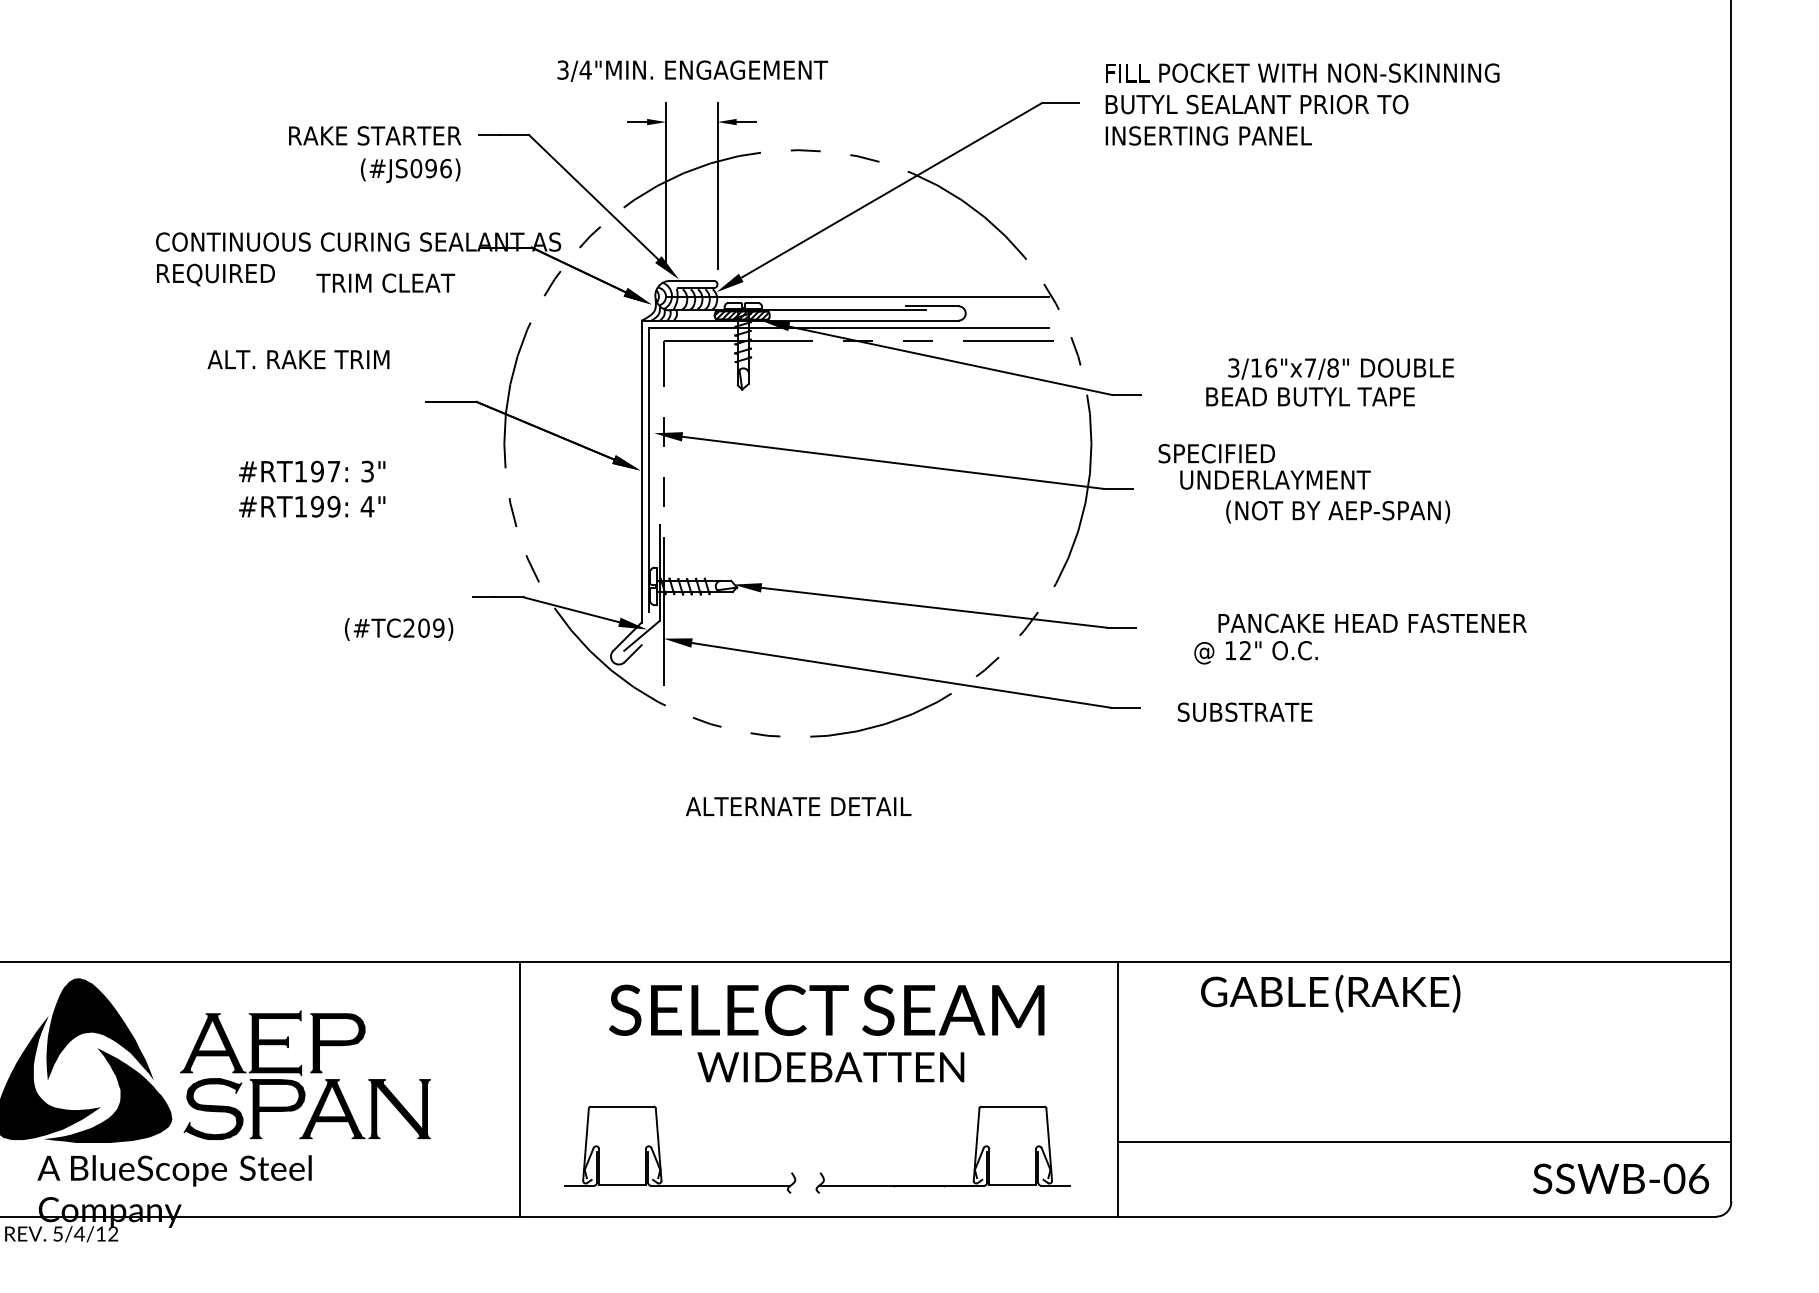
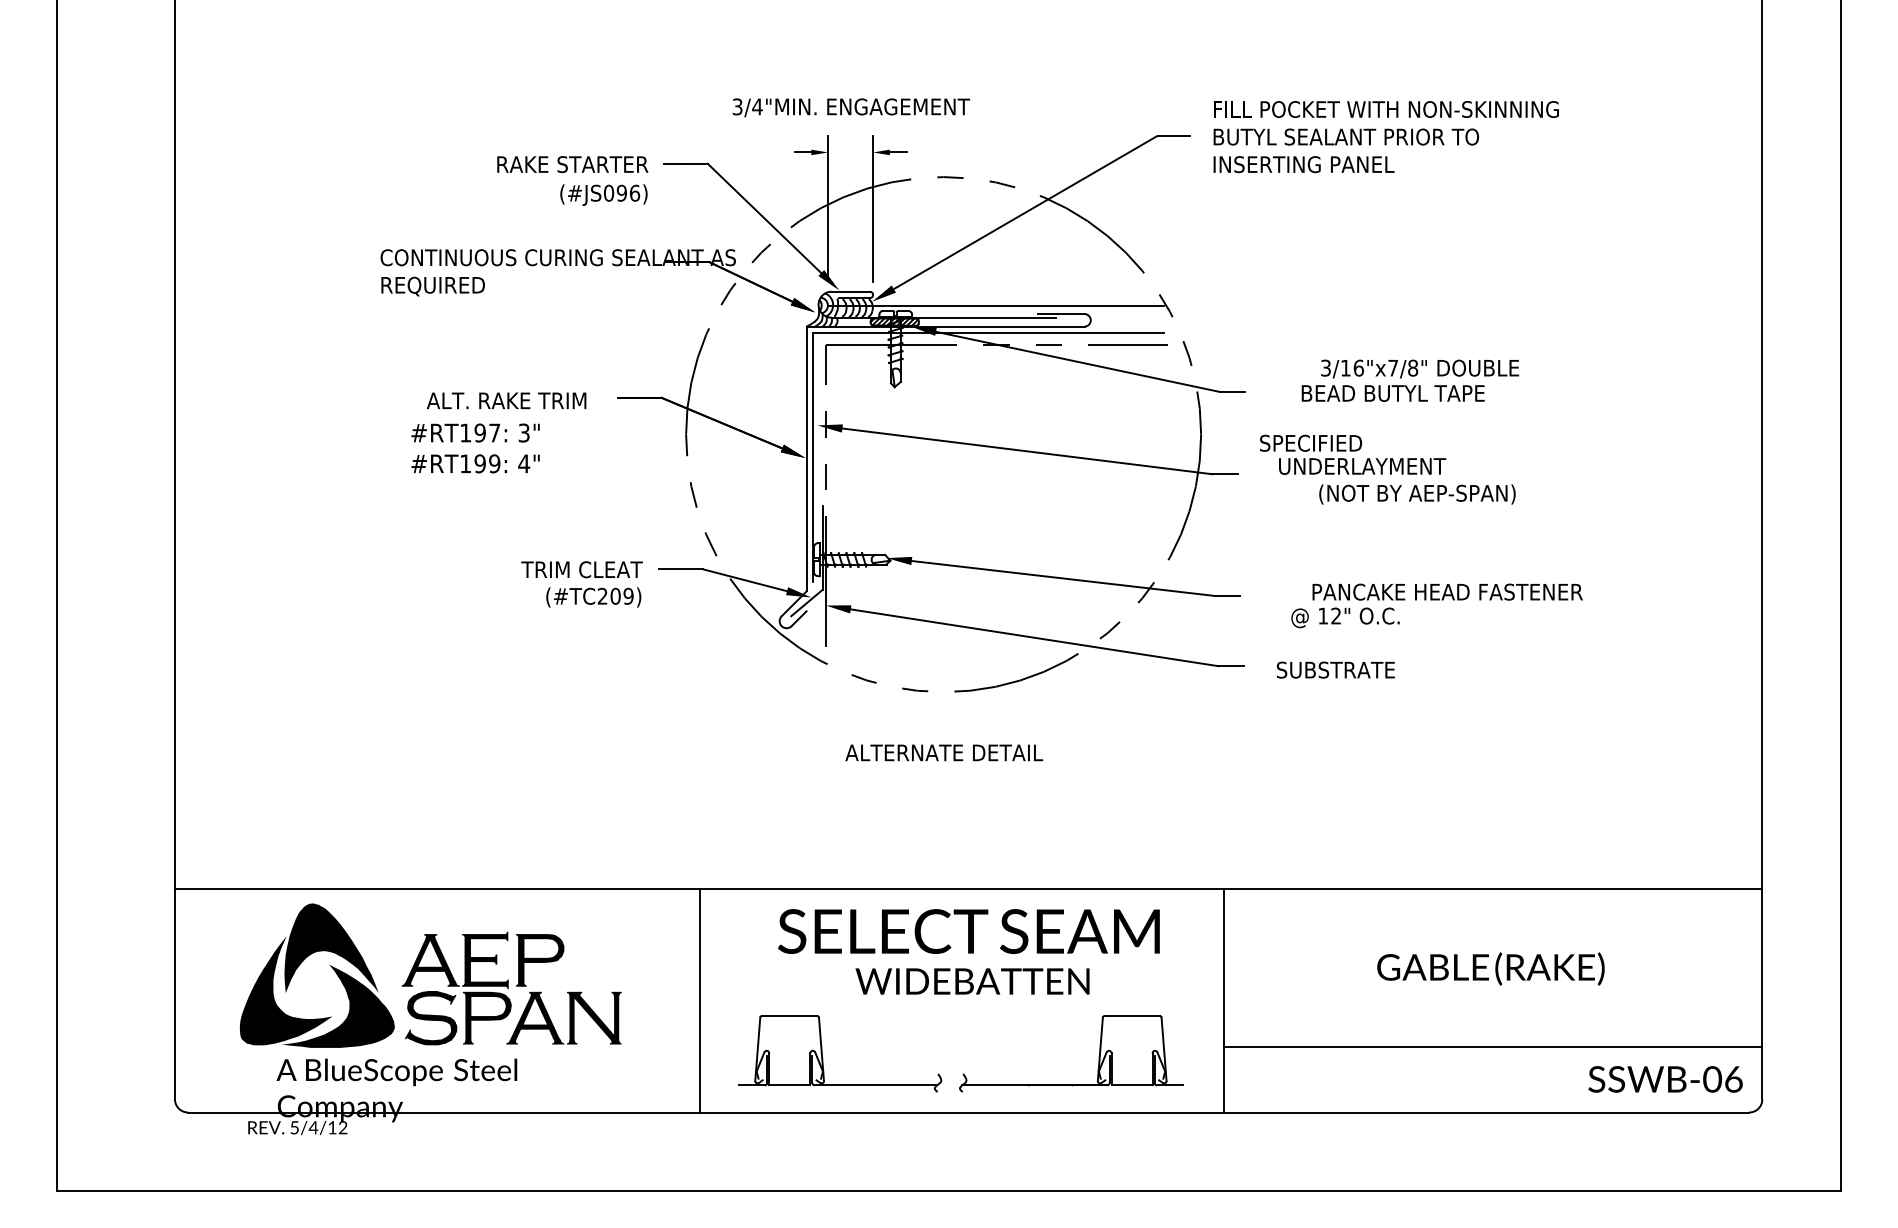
text: (385, 282) -> (581, 569), moved
text: (298, 359) -> (506, 400), moved
text: (312, 489) -> (475, 448), moved
text: (1330, 993) -> (1490, 968), moved

